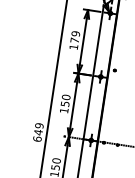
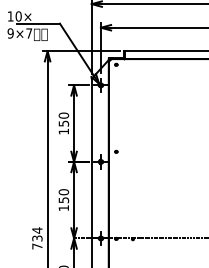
text: (75, 37) -> (63, 119), 179 -> 150
text: (38, 132) -> (37, 238), 649 -> 734

